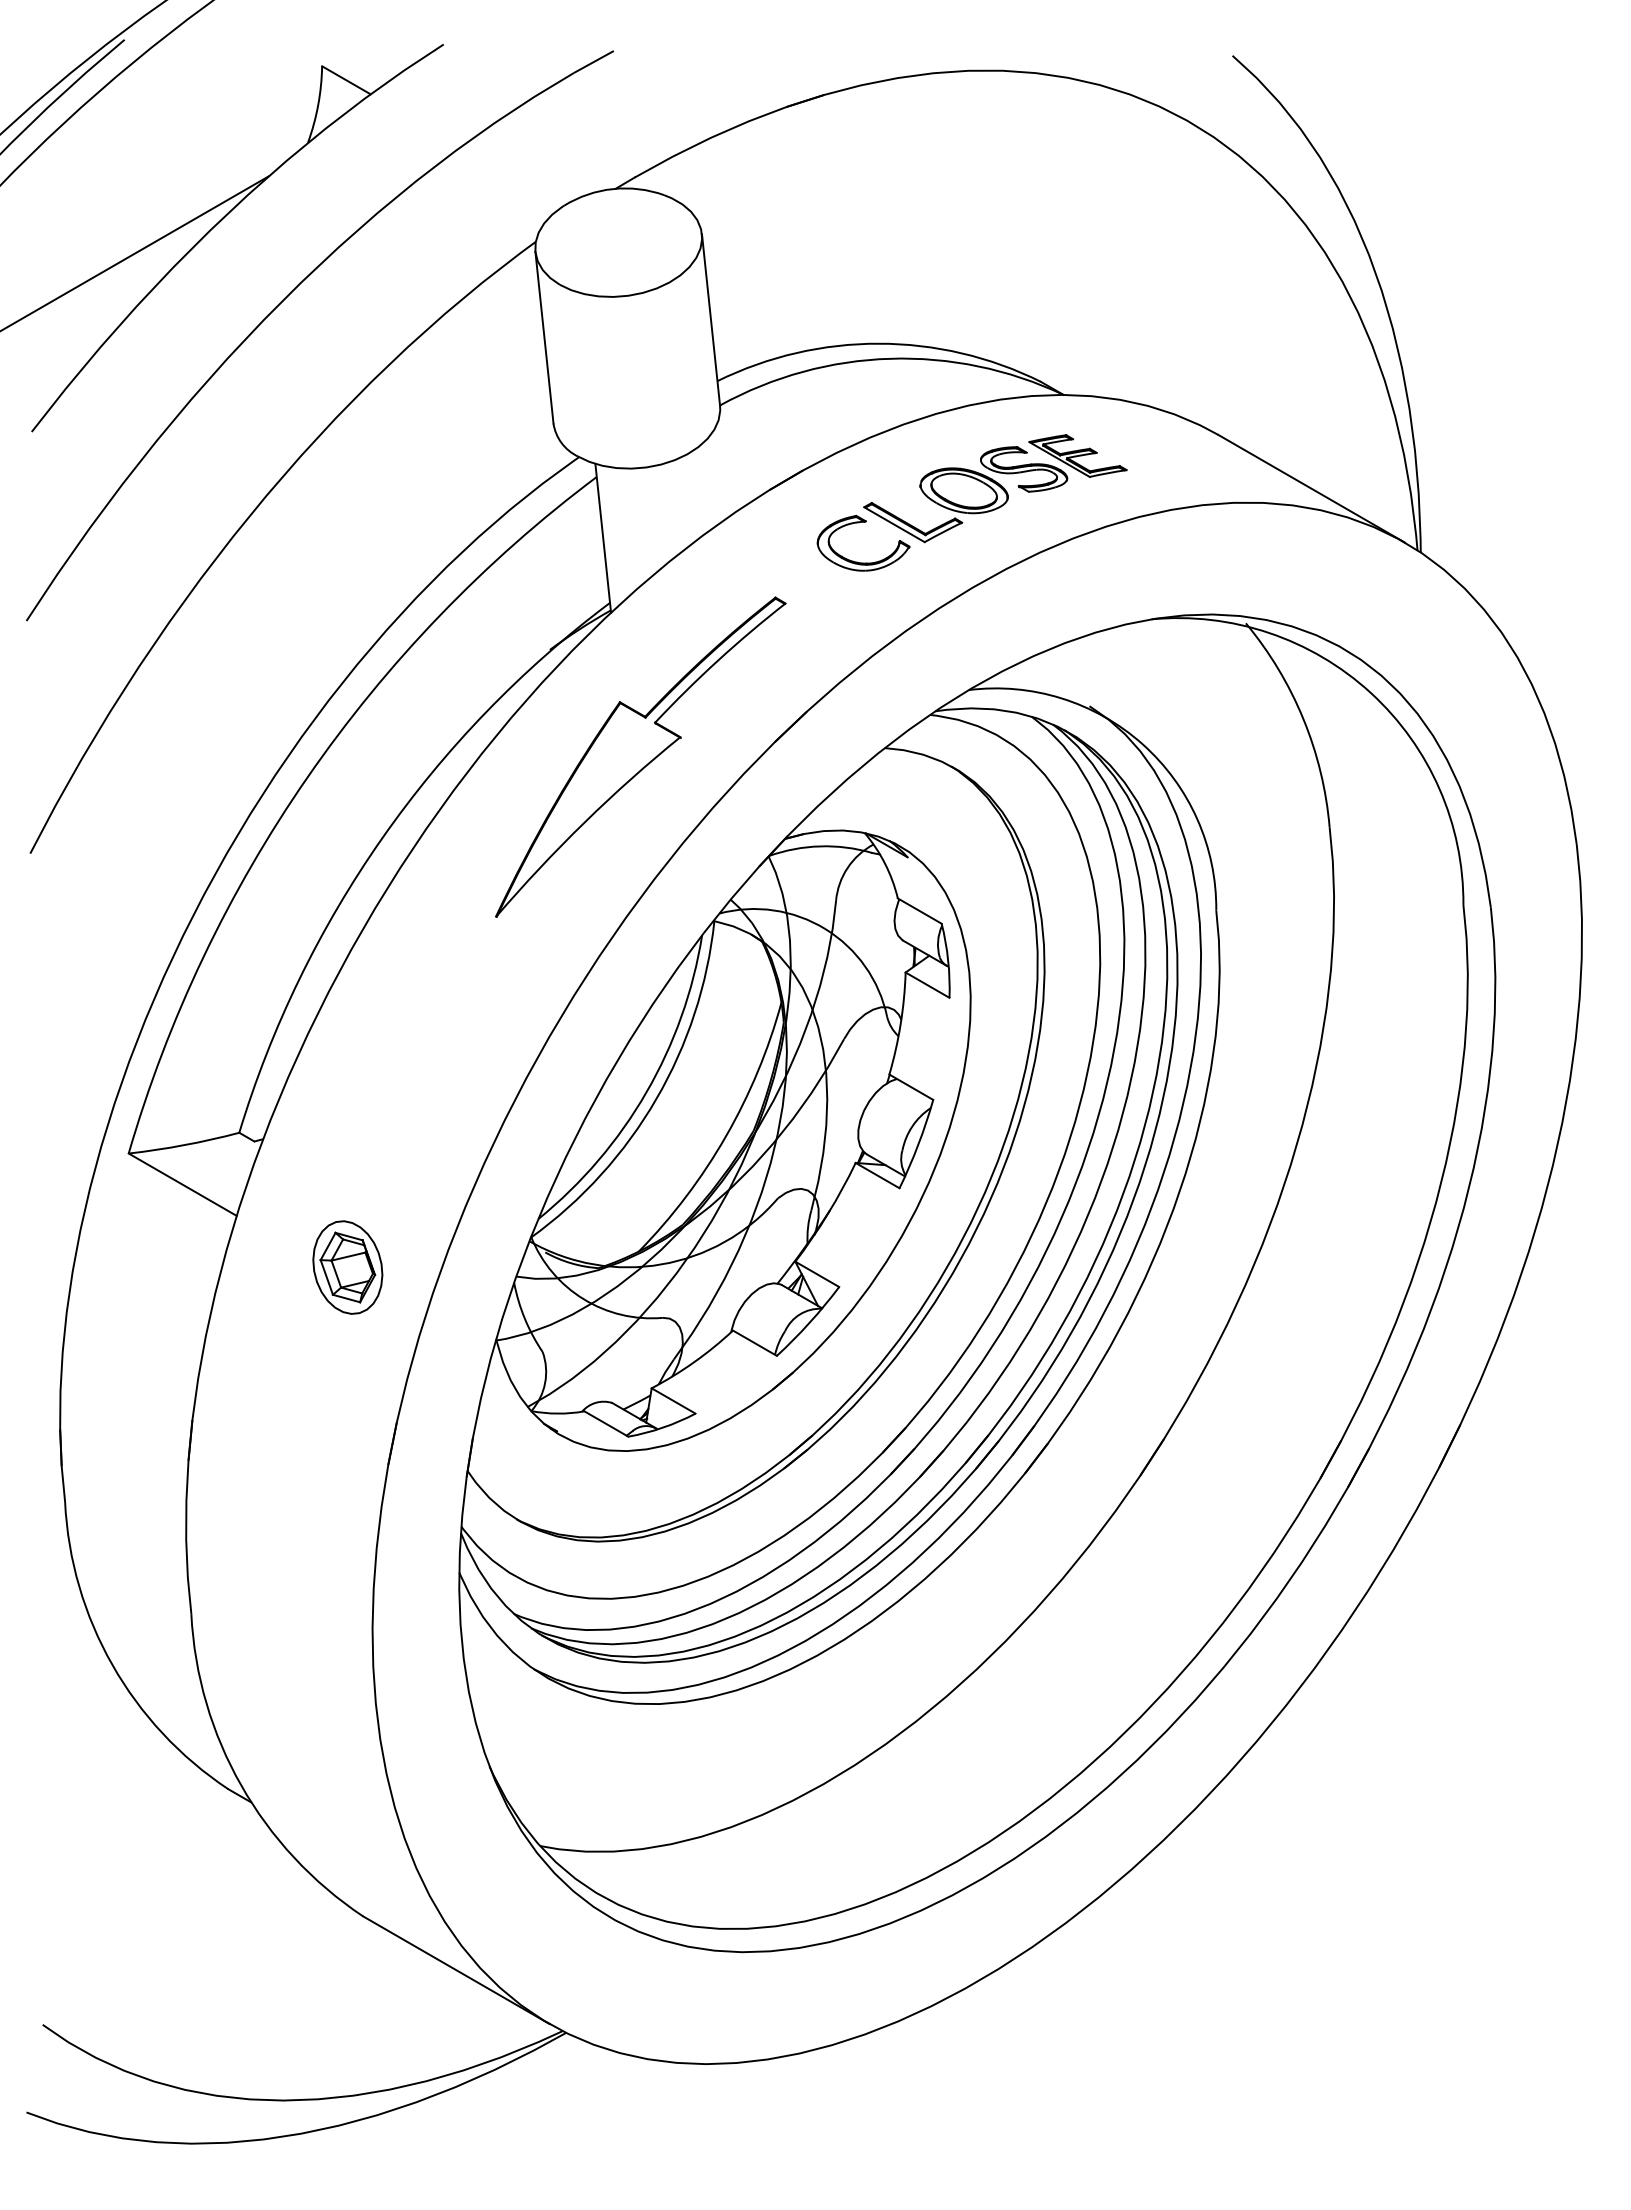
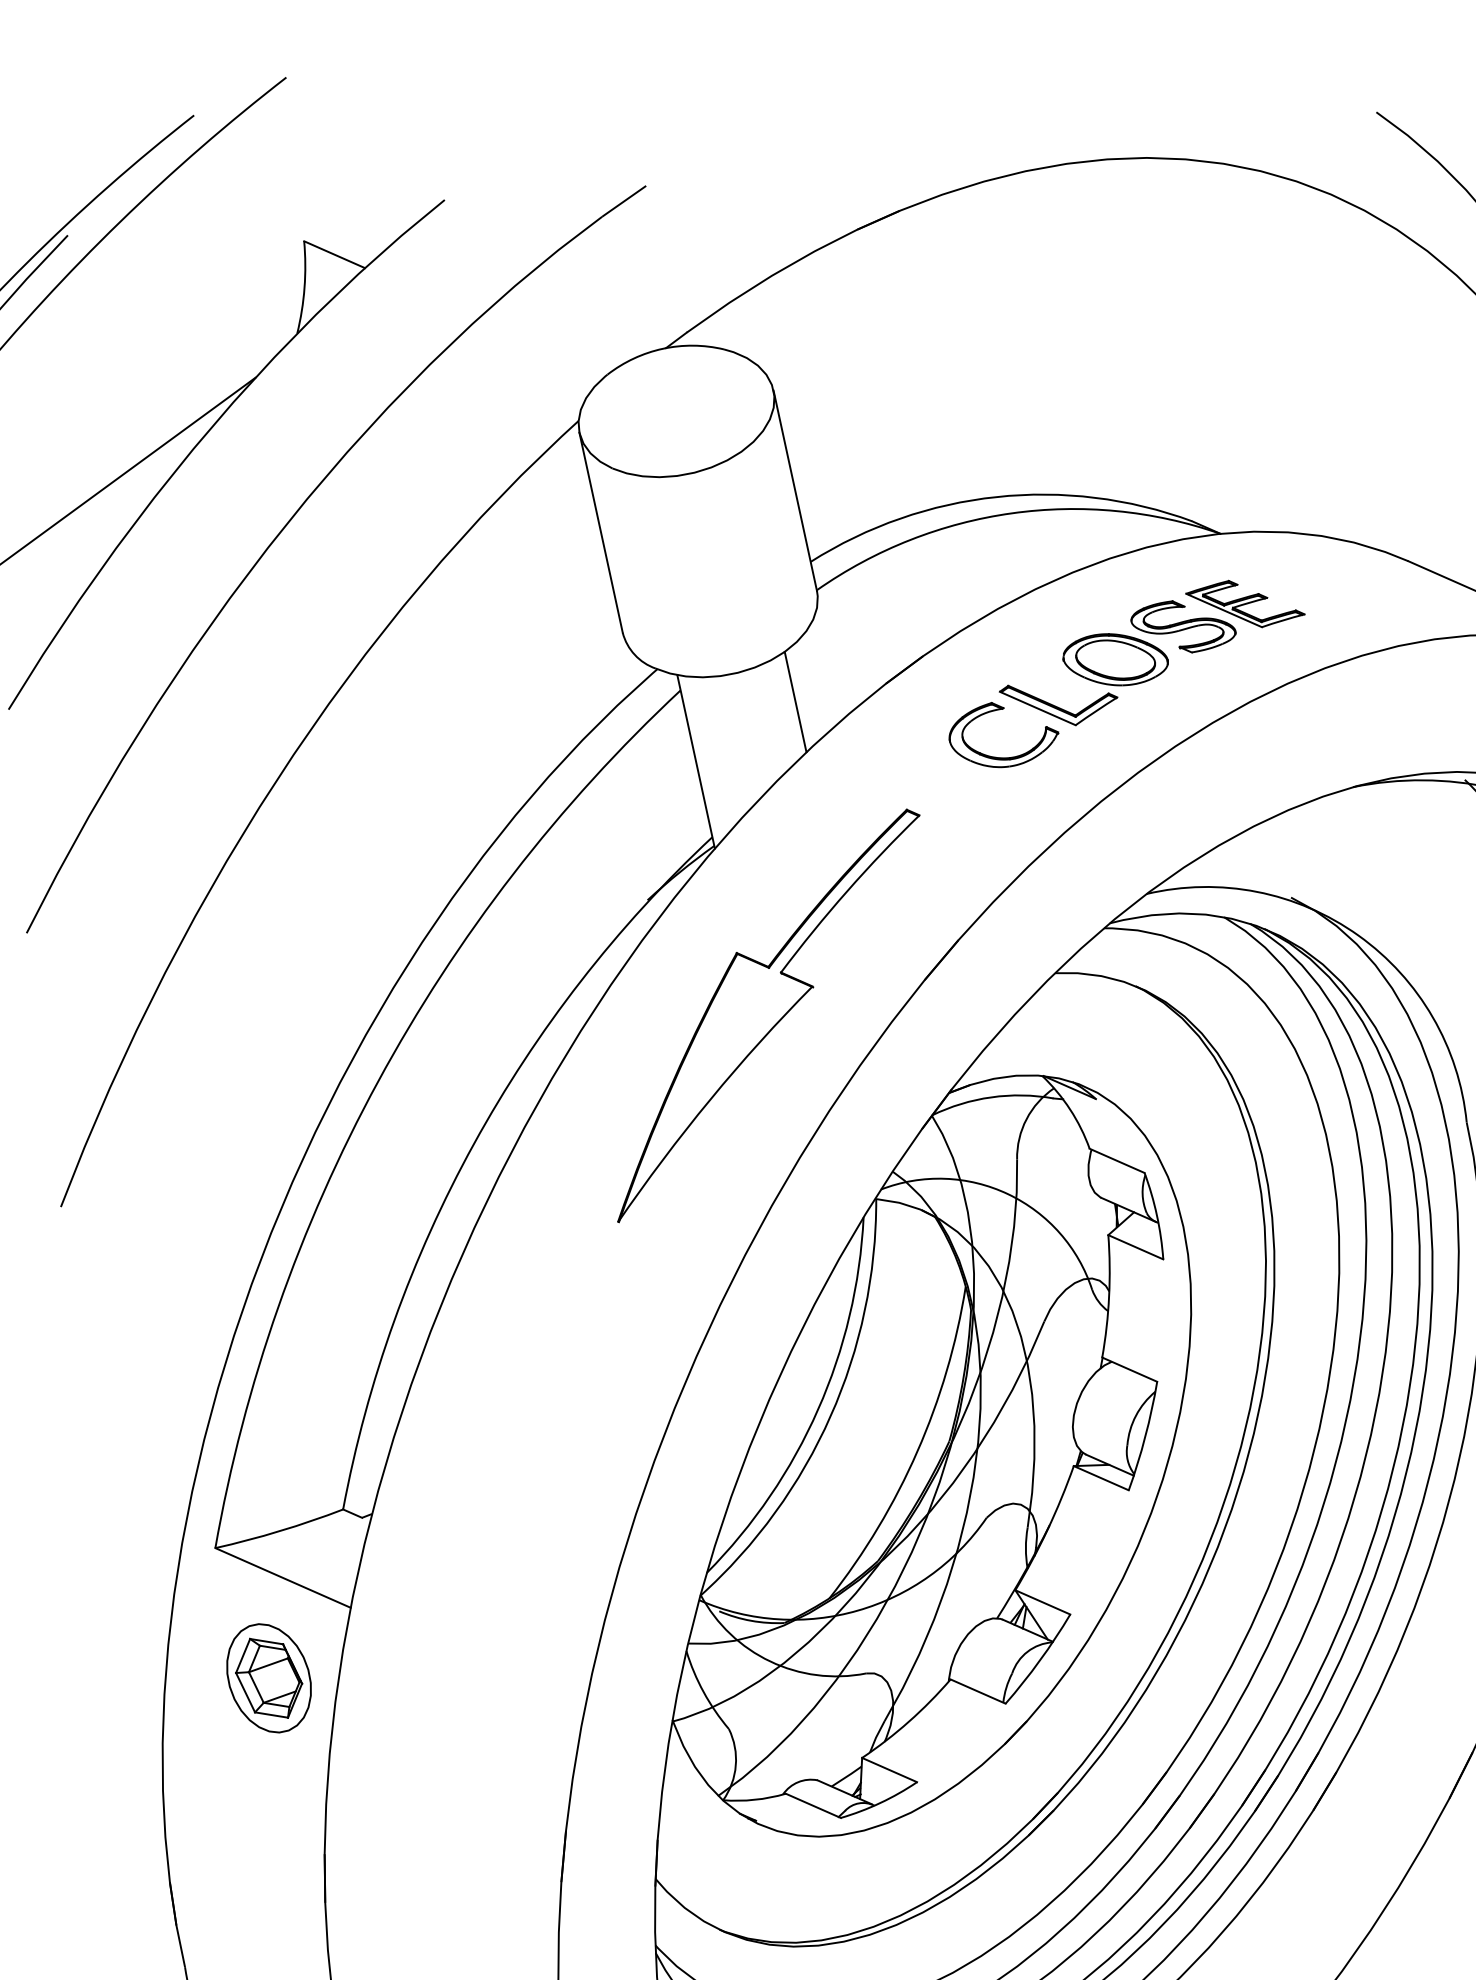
line: (691, 497) -> (794, 702), added
part: (347, 1267) -> (268, 1678), moved

